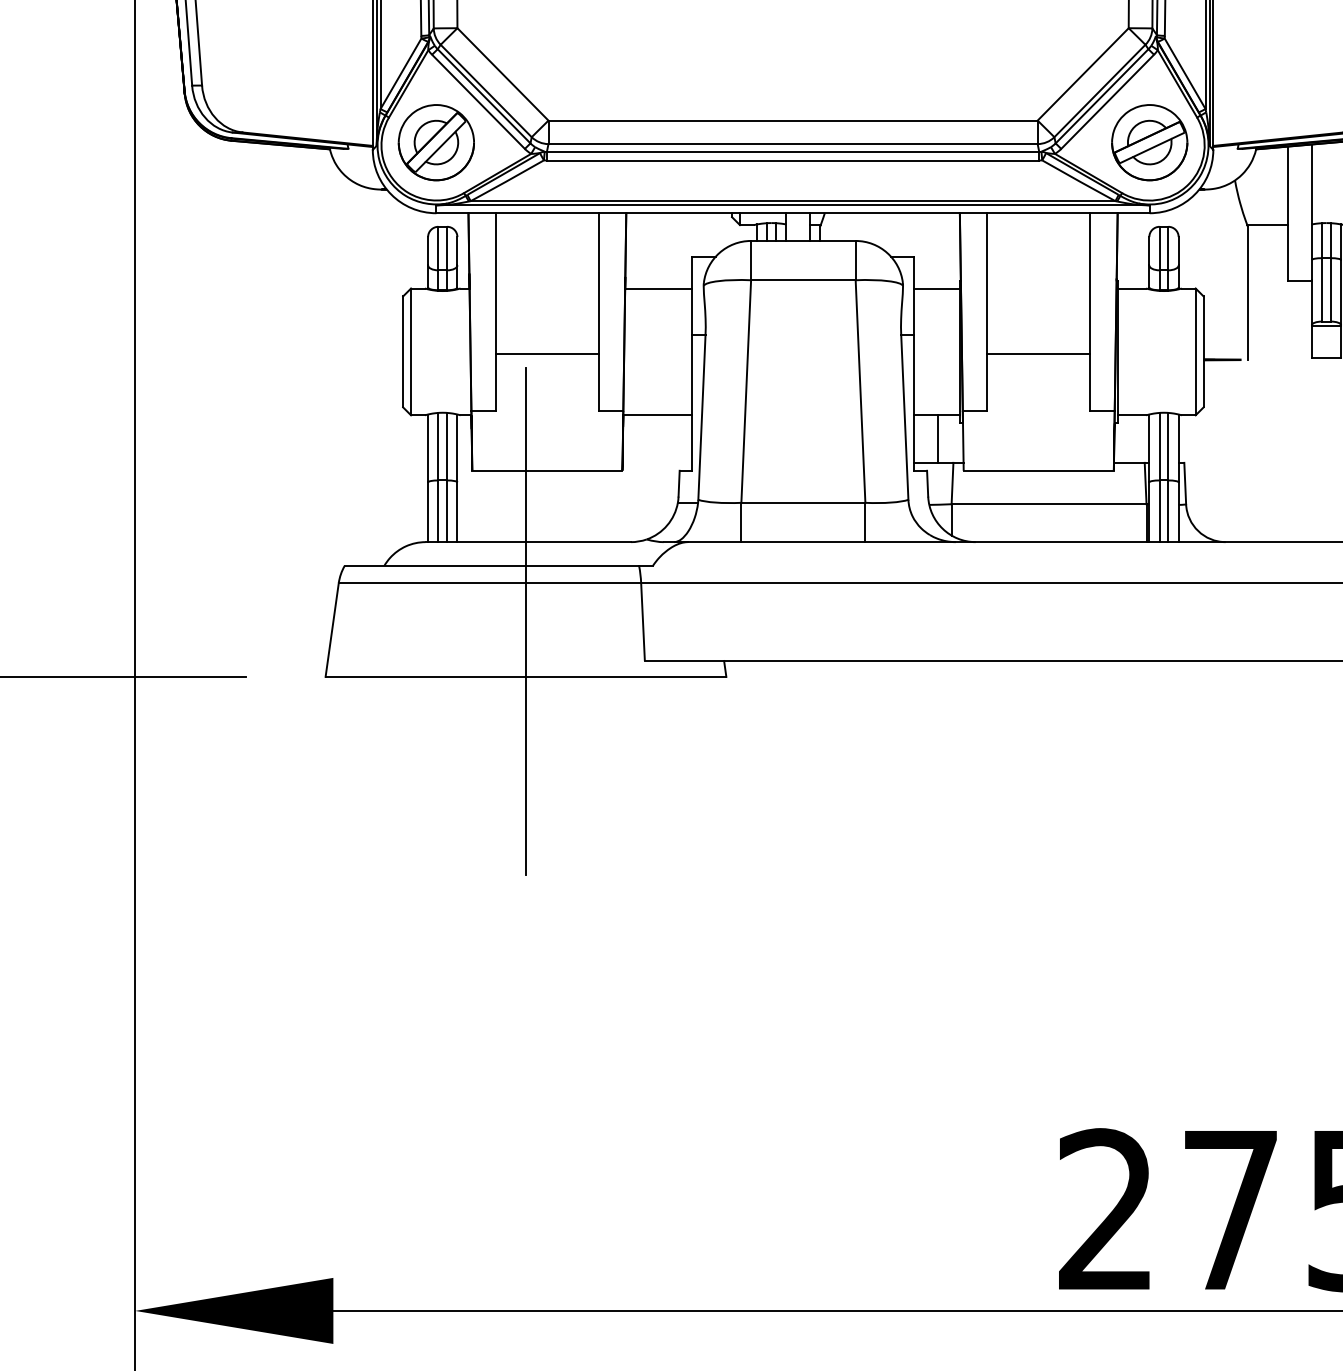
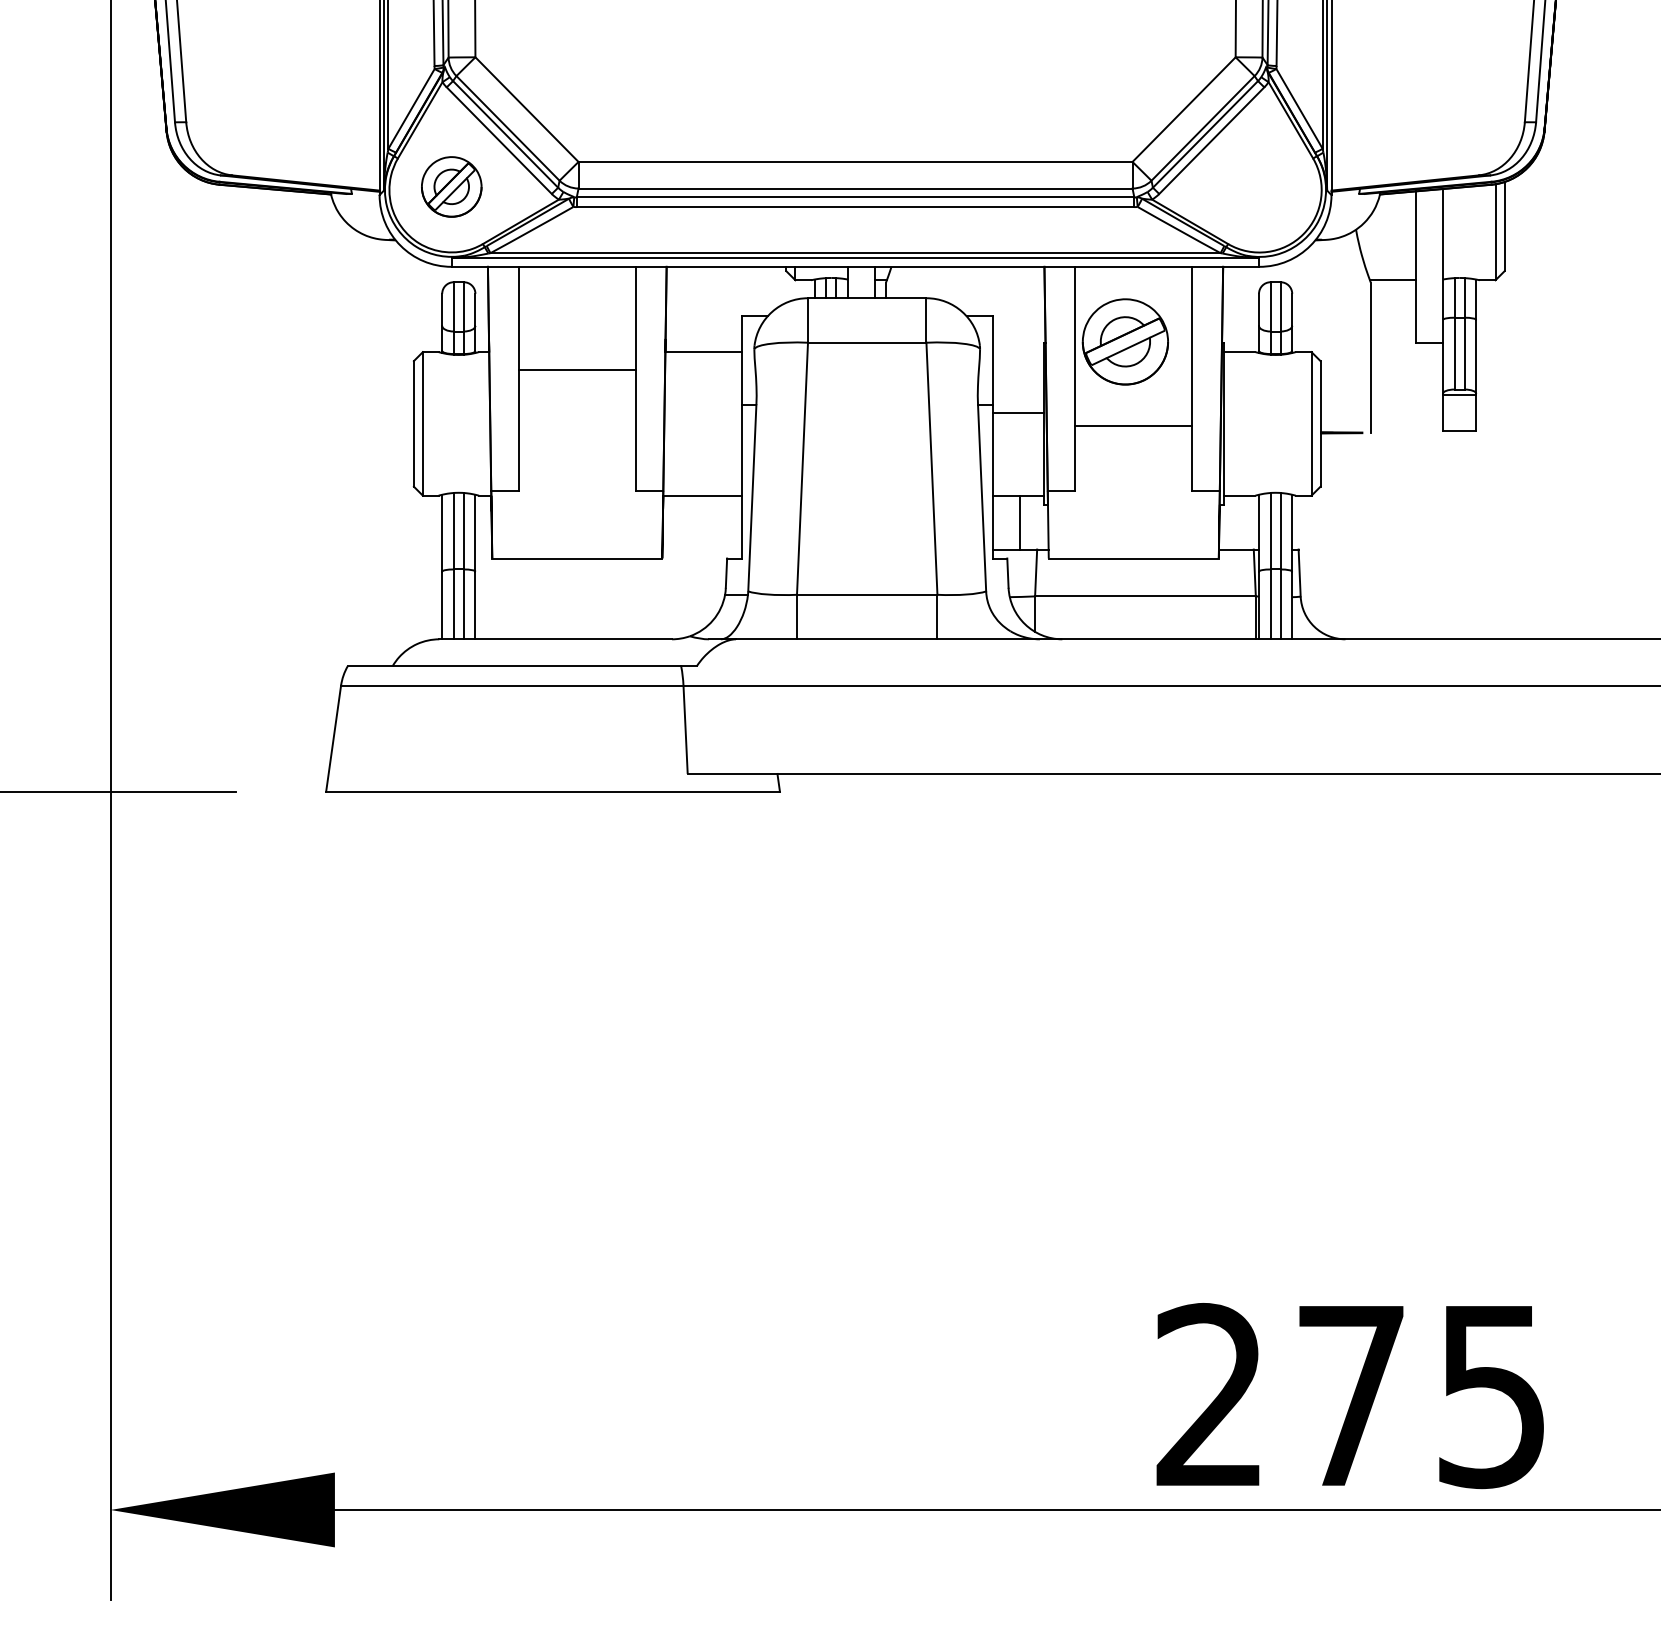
part: (436, 142) -> (451, 186), size x0.7
part: (1148, 142) -> (1124, 341), moved
line: (936, 288) -> (1018, 413), moved
line: (546, 353) -> (576, 369), moved
line: (526, 620) -> (553, 728), removed

